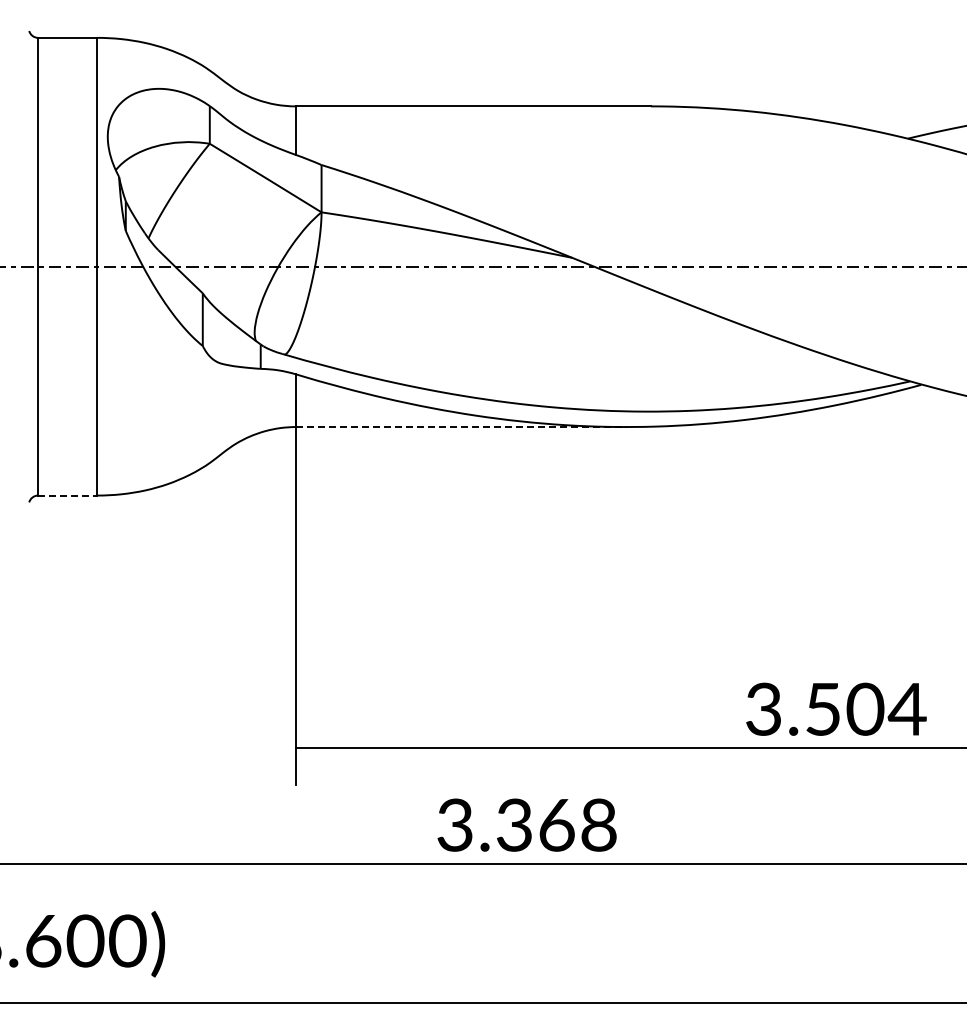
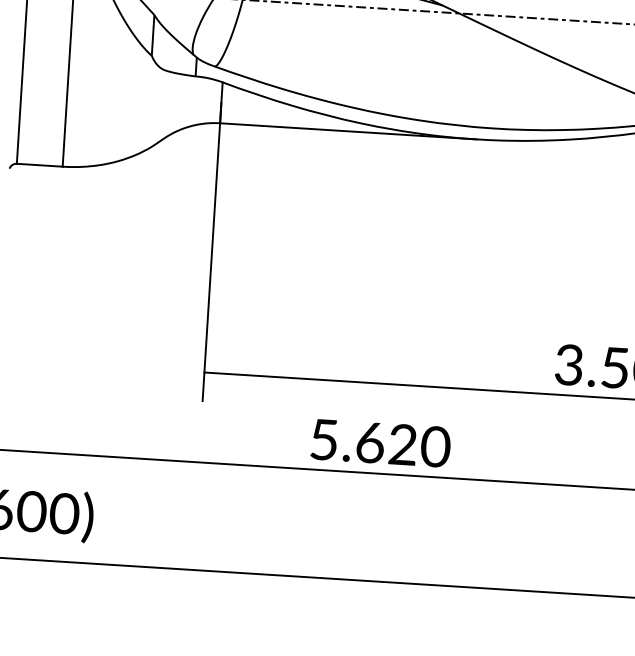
line: (461, 427) -> (348, 131), dashed -> solid
line: (67, 495) -> (39, 165), dashed -> solid
text: (527, 824) -> (380, 442), 3.368 -> 5.620

